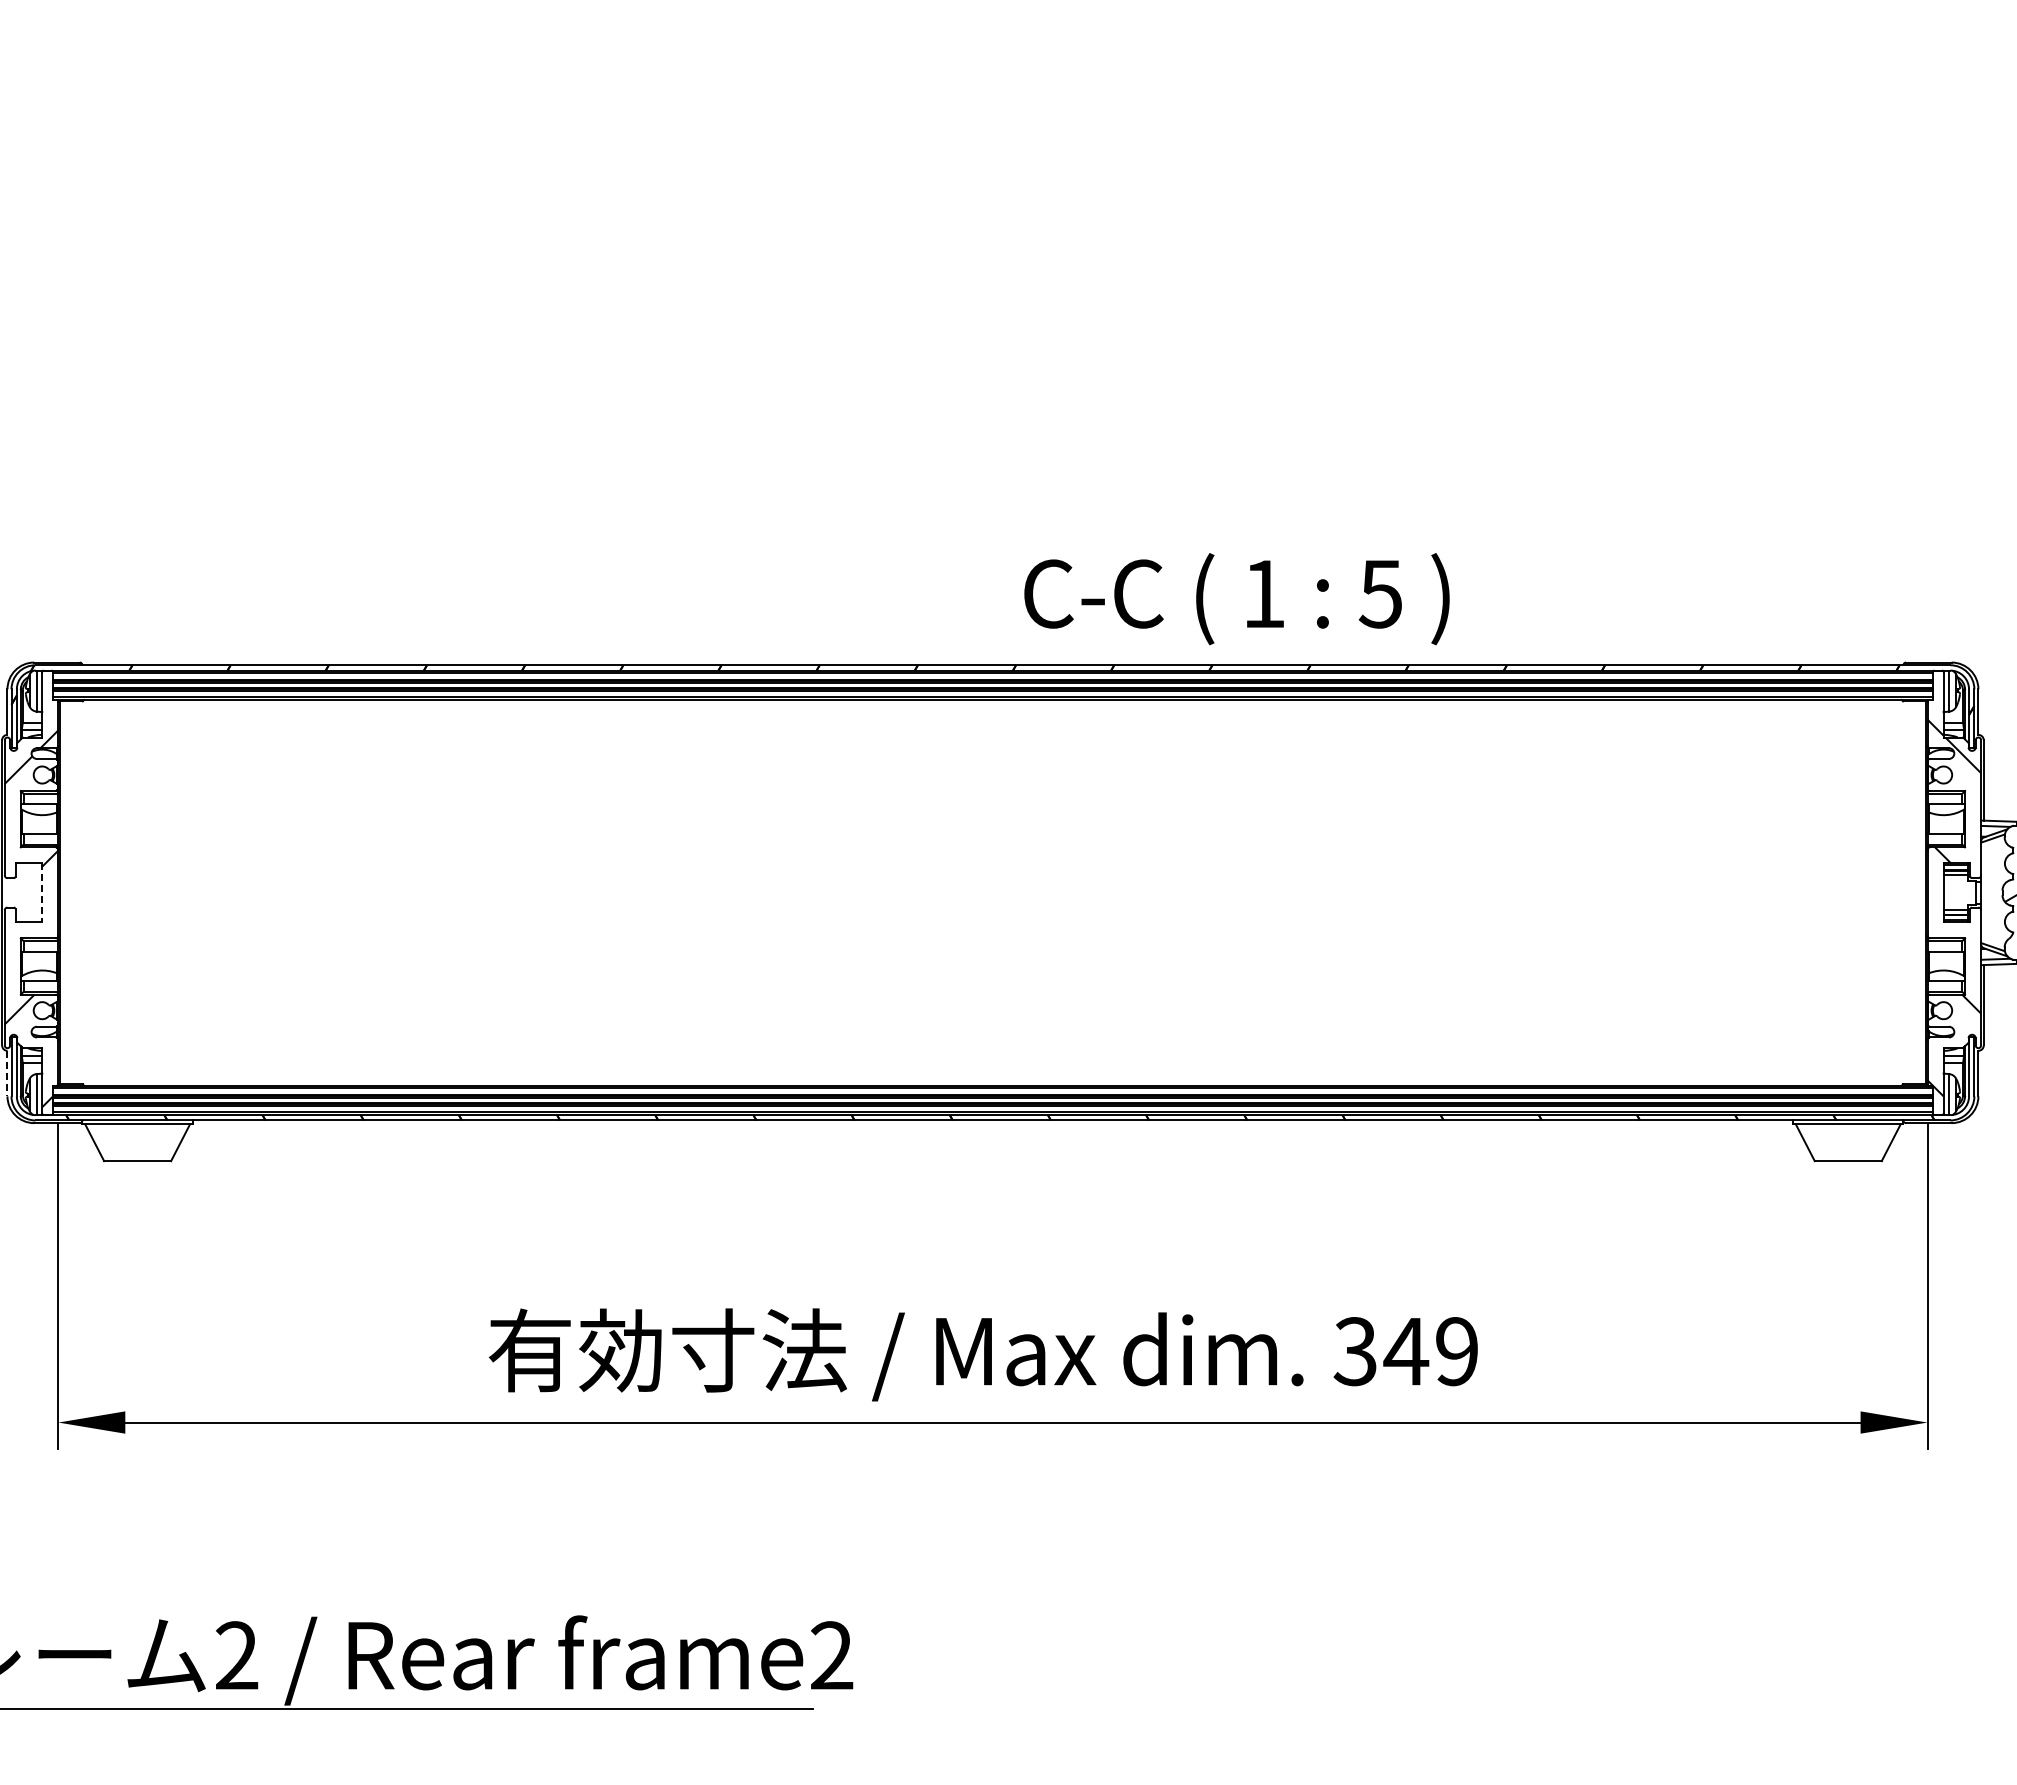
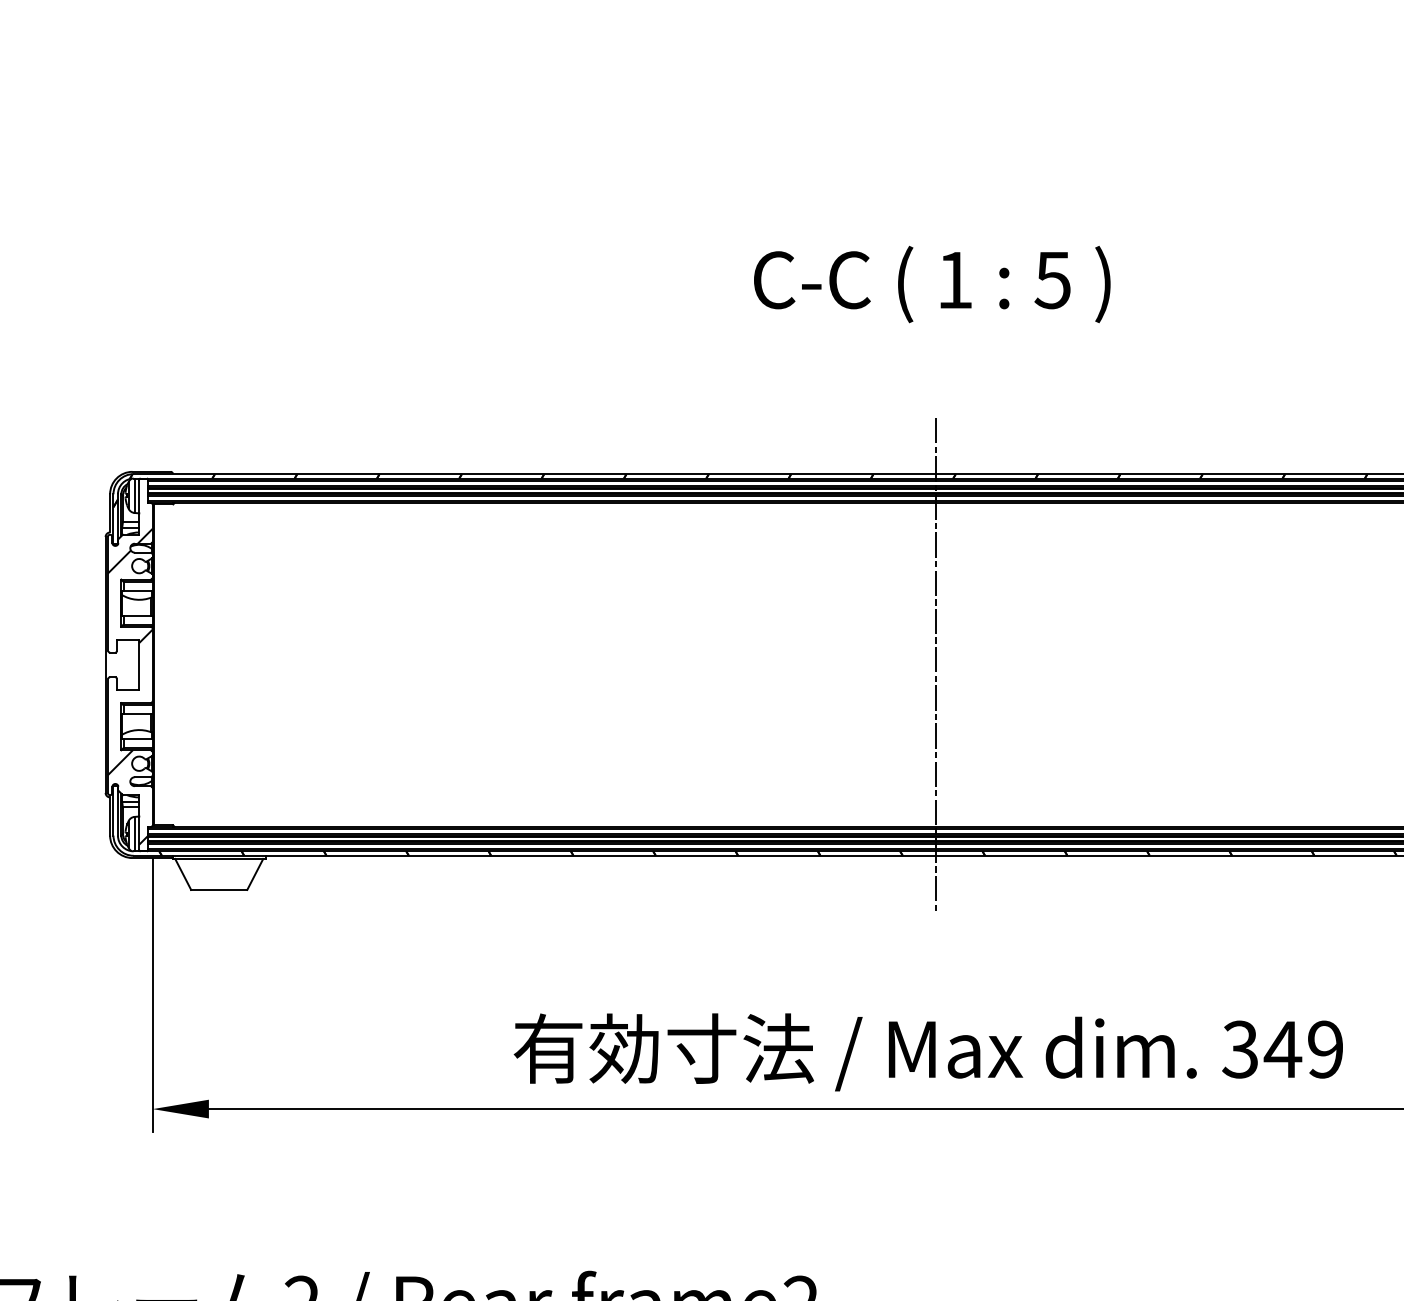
text: (1236, 599) -> (931, 284), moved
line: (992, 892) -> (936, 664), added
line: (42, 893) -> (139, 665), dashed -> solid
line: (7, 1073) -> (110, 816), dashed -> solid

